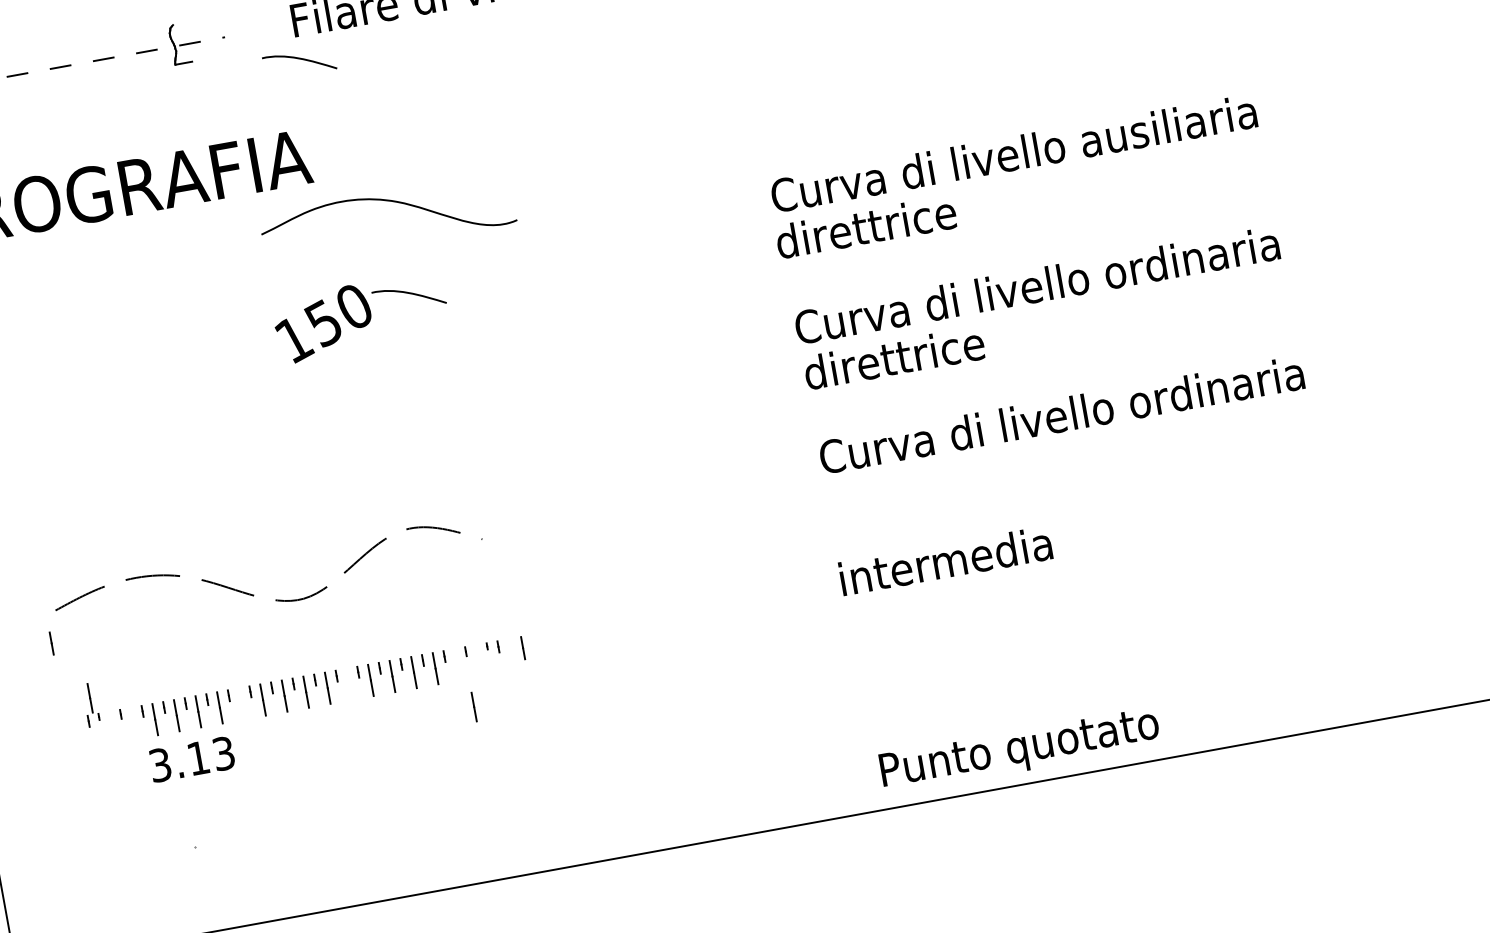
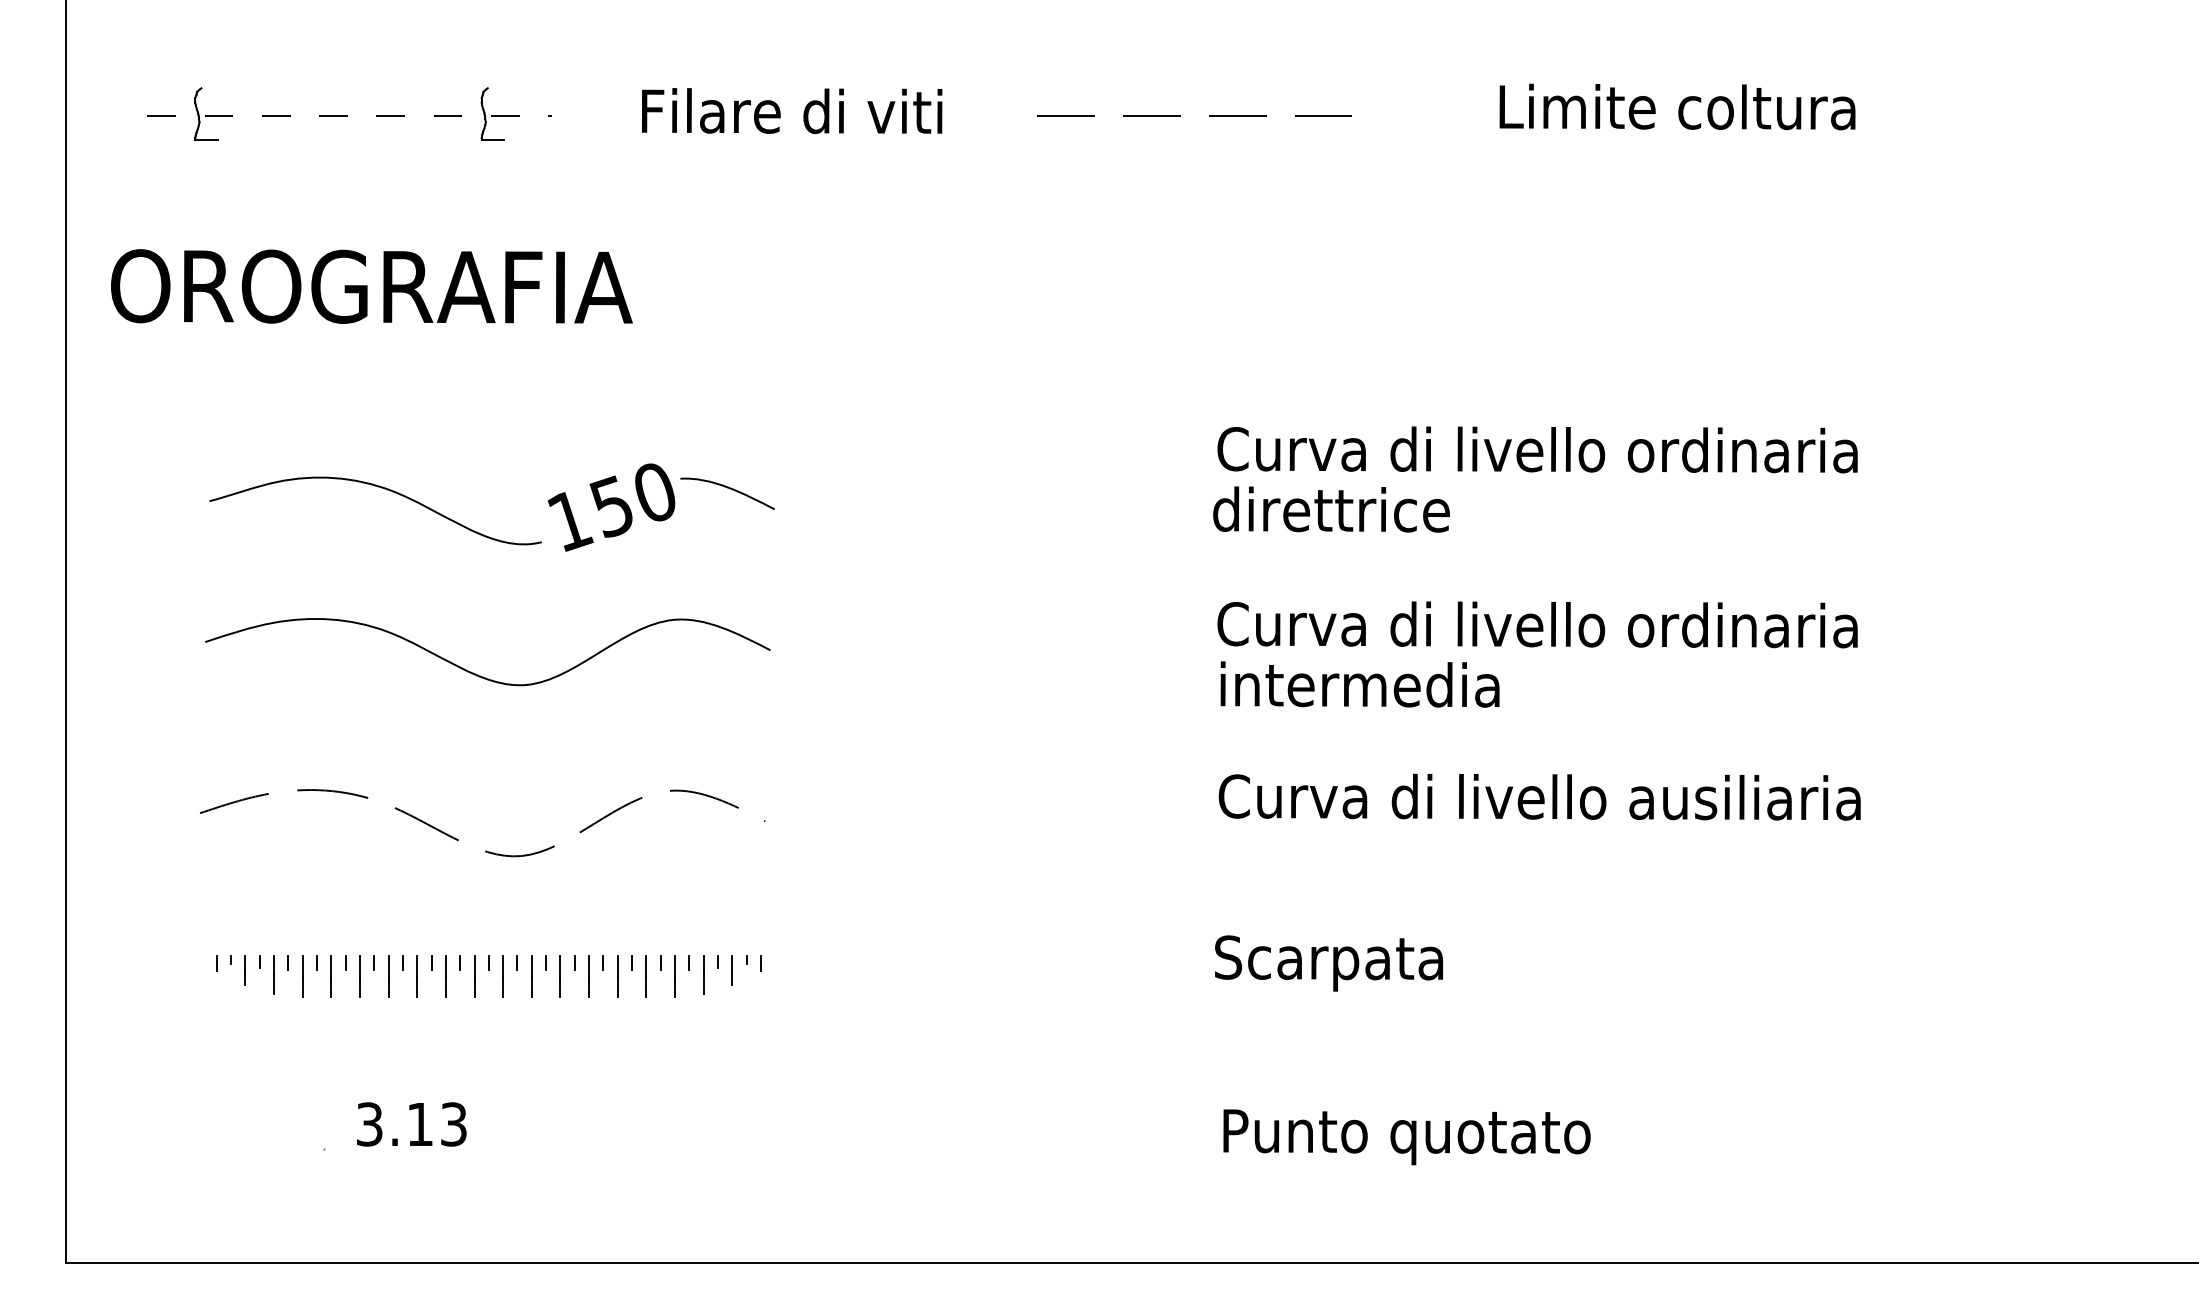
curve: (300, 59) -> (643, 162), removed
text: (1168, 126) -> (1743, 450), Curva di livello ausiliaria -> Curva di livello ordinaria
curve: (389, 201) -> (381, 488), moved
text: (910, 355) -> (1358, 684), direttrice -> intermedia
text: (1216, 387) -> (1744, 797), Curva di livello ordinaria -> Curva di livello ausiliaria
curve: (247, 468) -> (480, 675), added
text: (946, 564) -> (1355, 962), intermedia -> Scarpata
line: (50, 643) -> (244, 970), moved
line: (522, 648) -> (731, 970), moved
line: (348, 684) -> (559, 976), added
line: (89, 697) -> (273, 974), moved
line: (240, 703) -> (416, 976), added
line: (474, 706) -> (703, 974), moved
text: (1019, 750) -> (1406, 1137), moved
text: (191, 759) -> (411, 1124), moved

